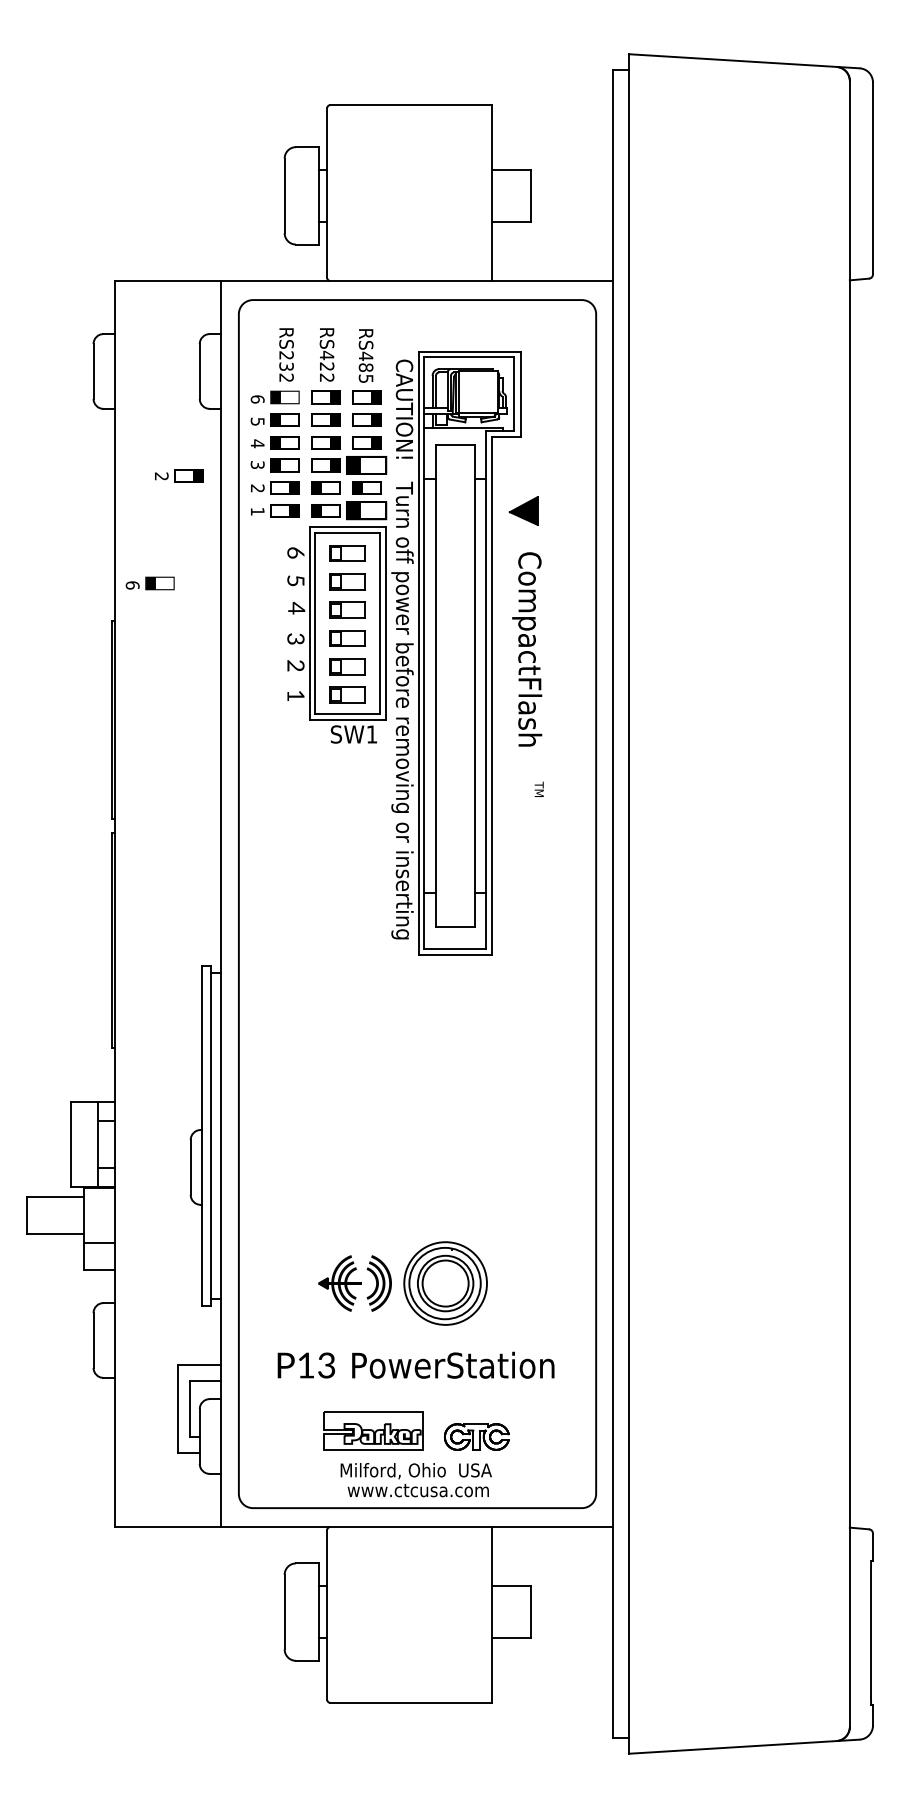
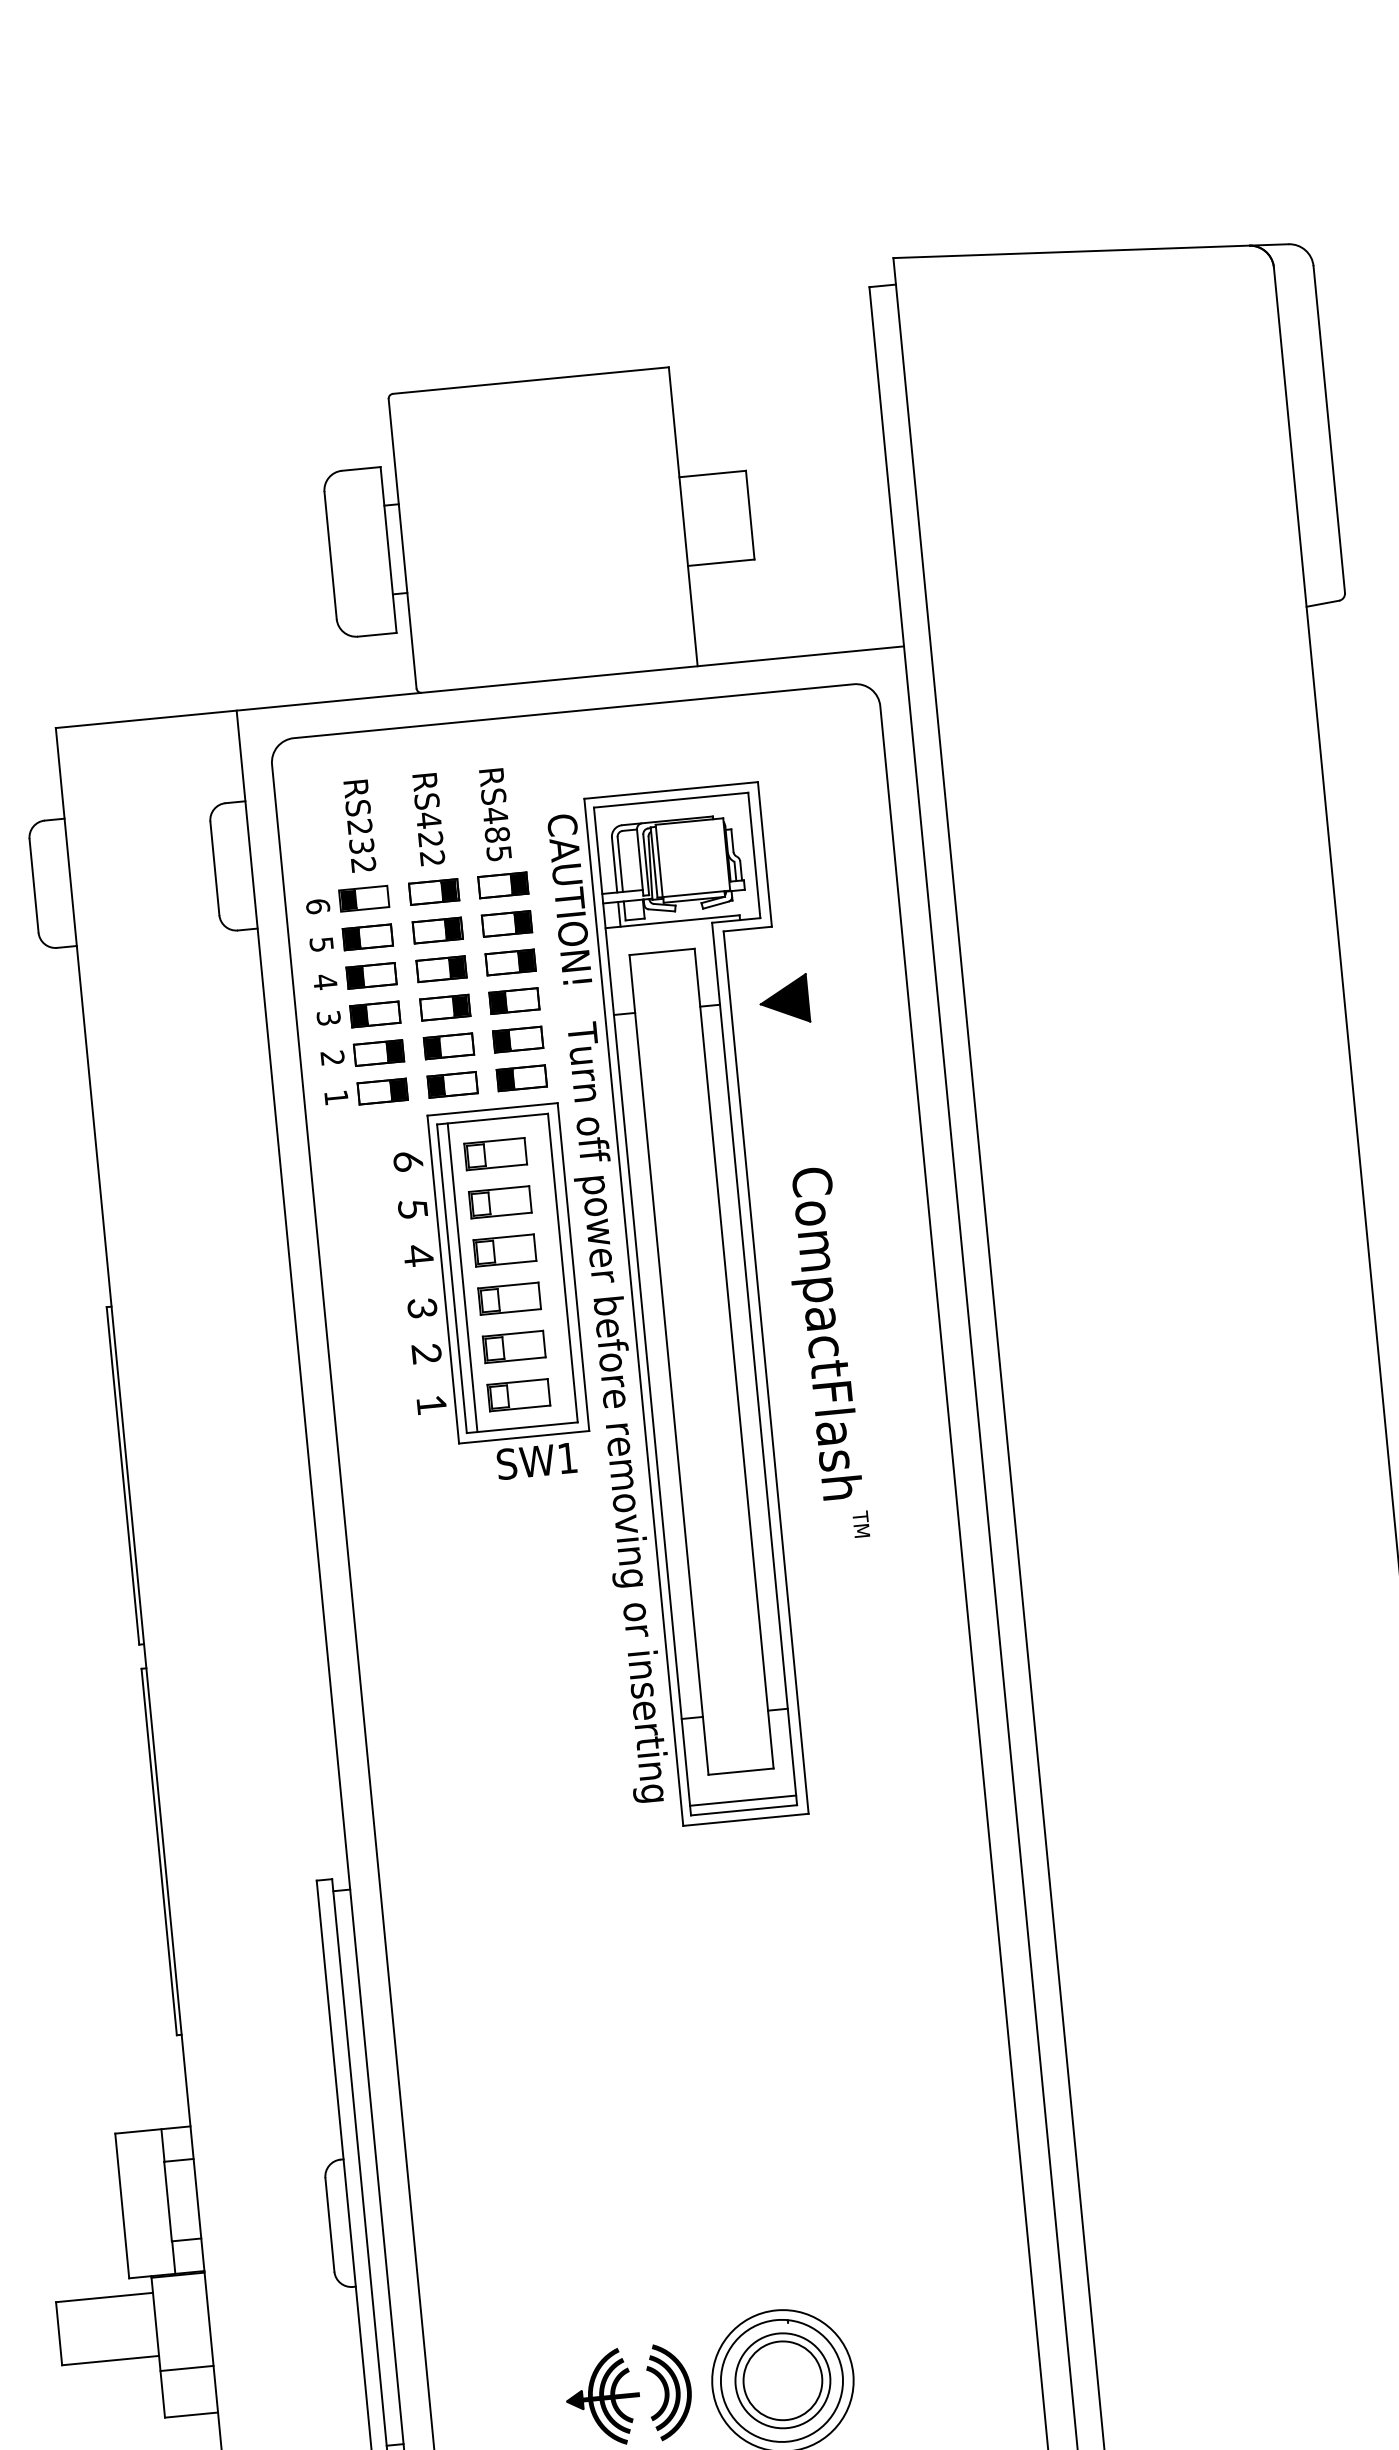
part: (366, 465) -> (514, 1001), size x0.71
part: (179, 475) -> (197, 1048), removed
part: (366, 510) -> (521, 1077), size x0.71
part: (523, 510) -> (783, 999), moved
part: (149, 583) -> (164, 1237), removed
line: (321, 623) -> (463, 1277), added
text: (527, 649) -> (822, 1333), moved
line: (454, 943) -> (742, 1800), added

